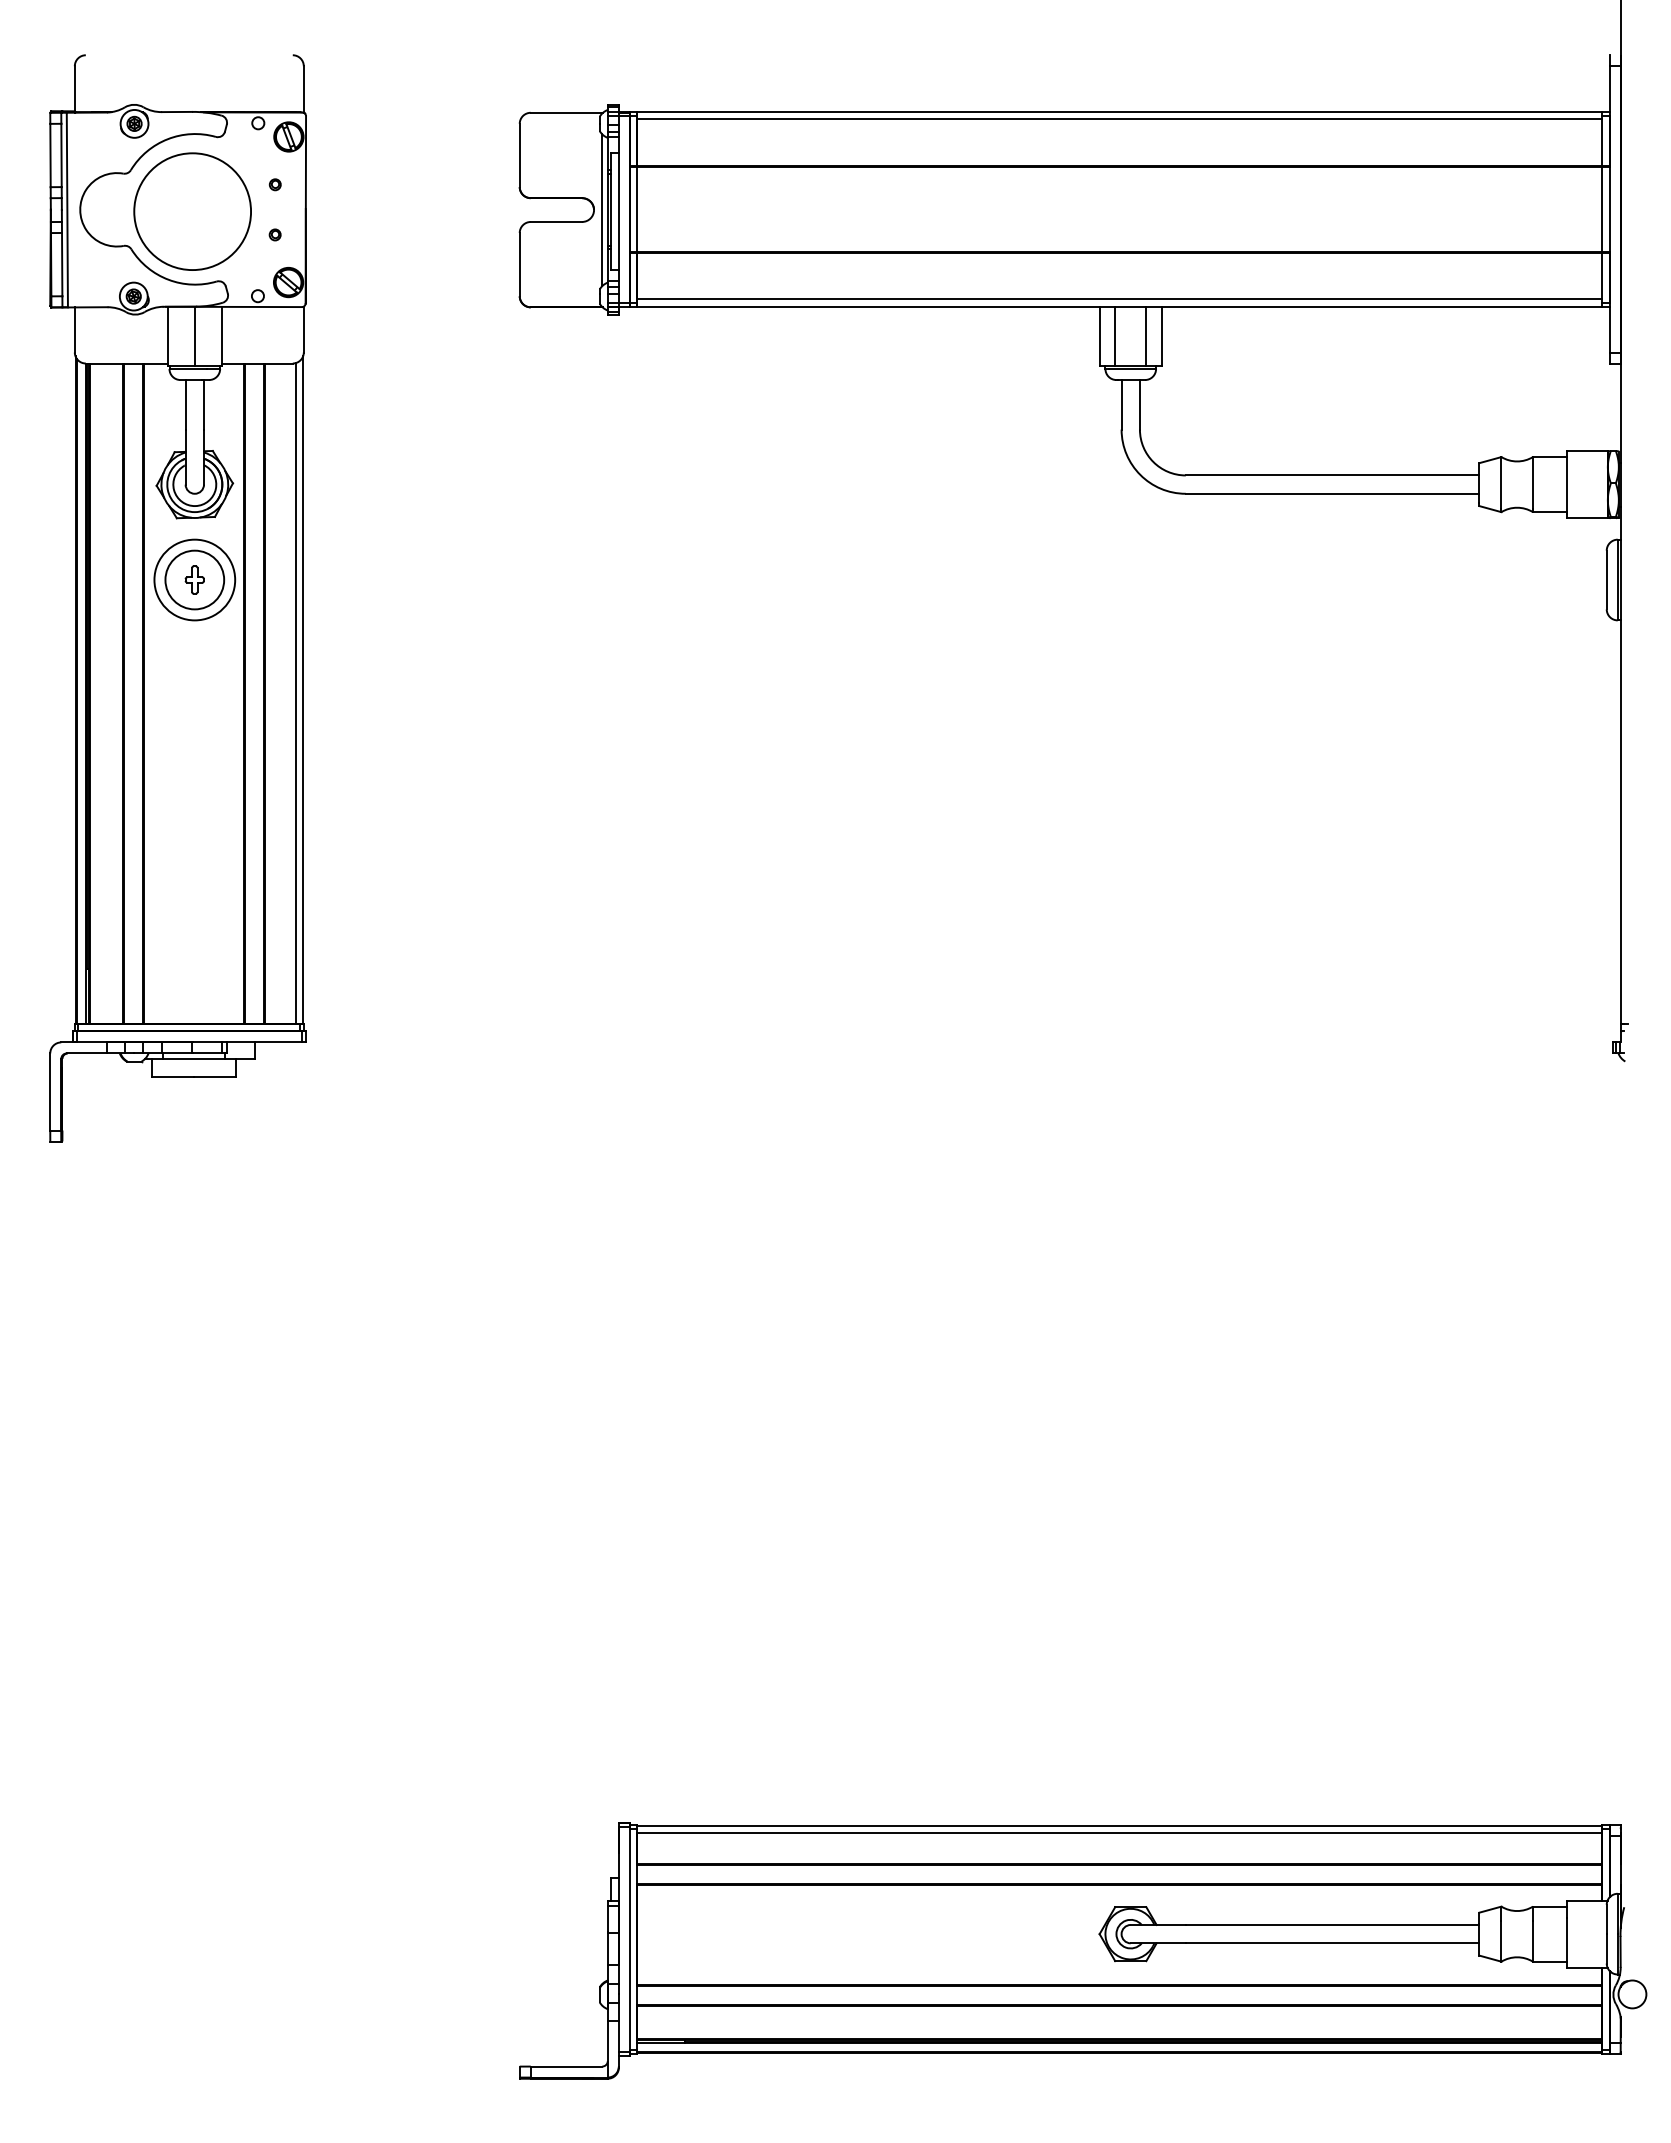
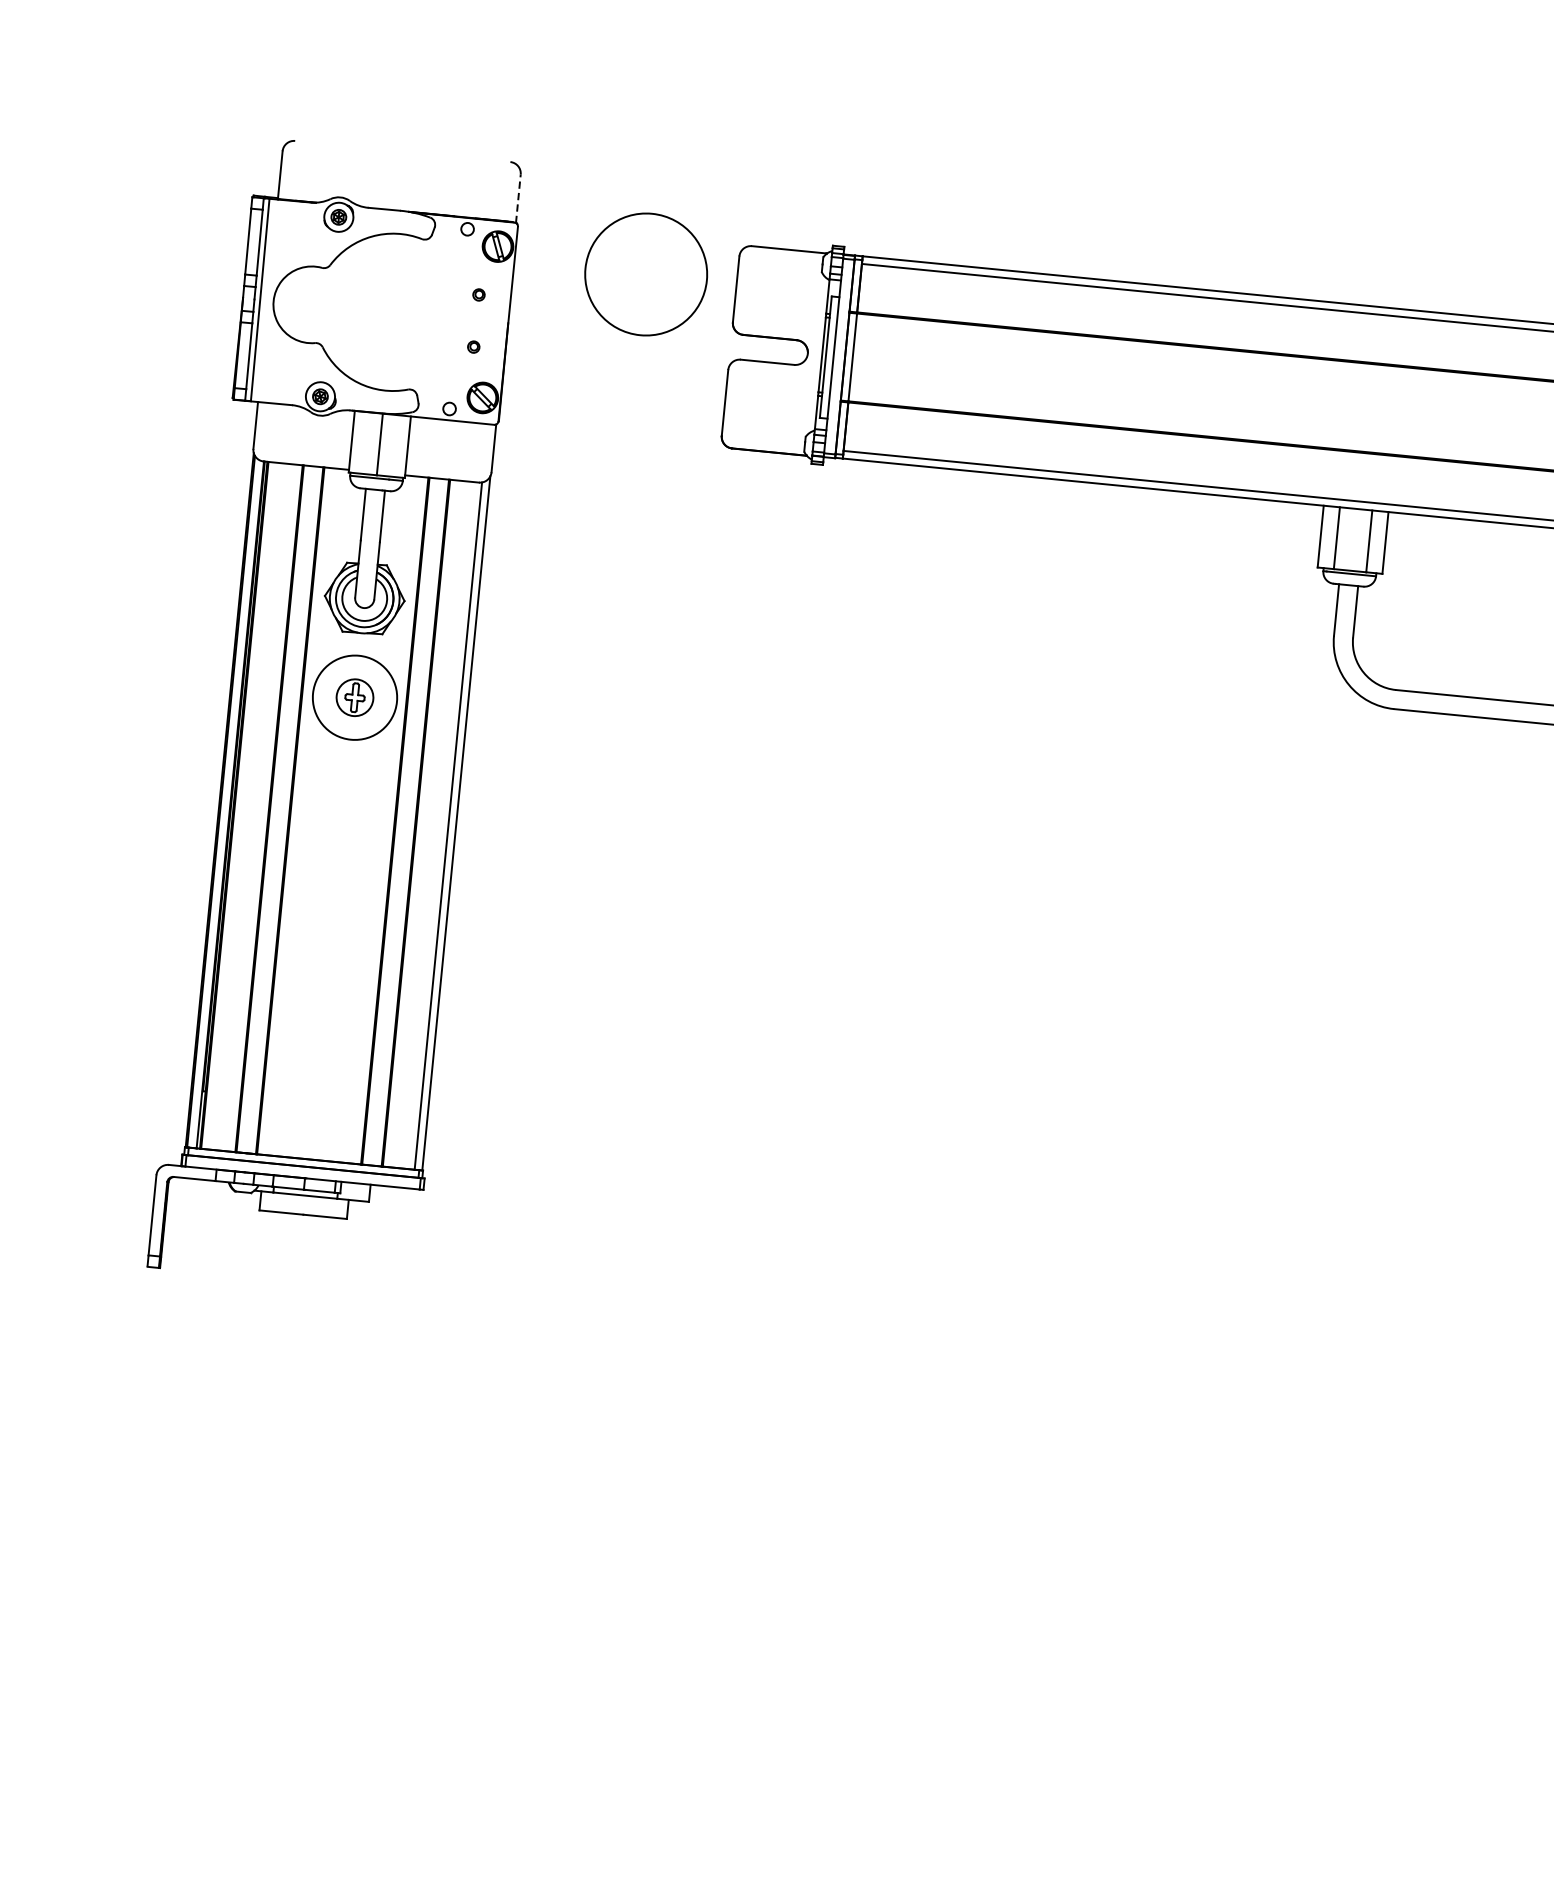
line: (303, 89) -> (518, 198), solid -> dashed
line: (602, 210) -> (816, 355), removed
circle: (192, 211) -> (646, 274), moved
circle: (194, 579) -> (354, 697), size x0.6

